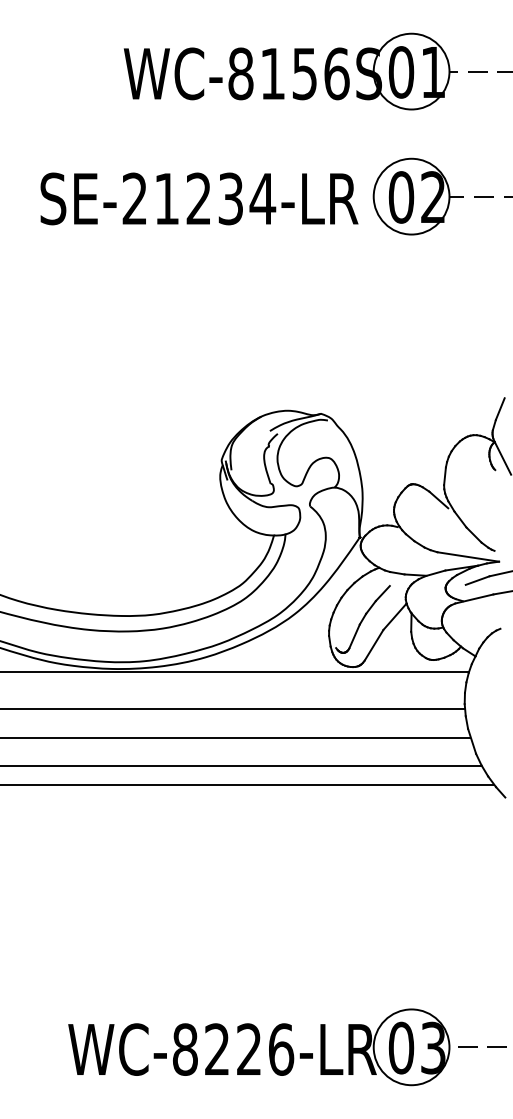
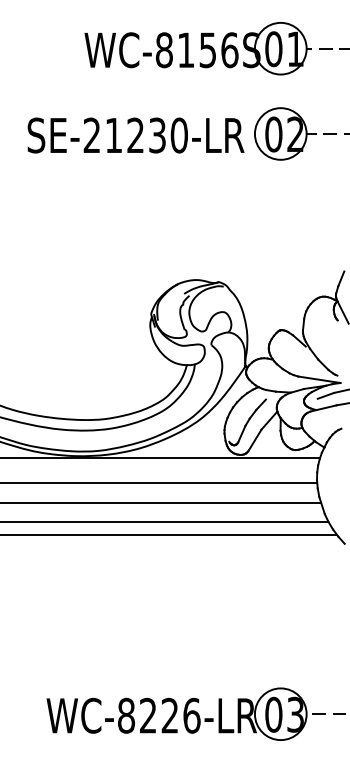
text: (263, 198) -> (179, 135), SE-21234-LR -> SE-21230-LR

